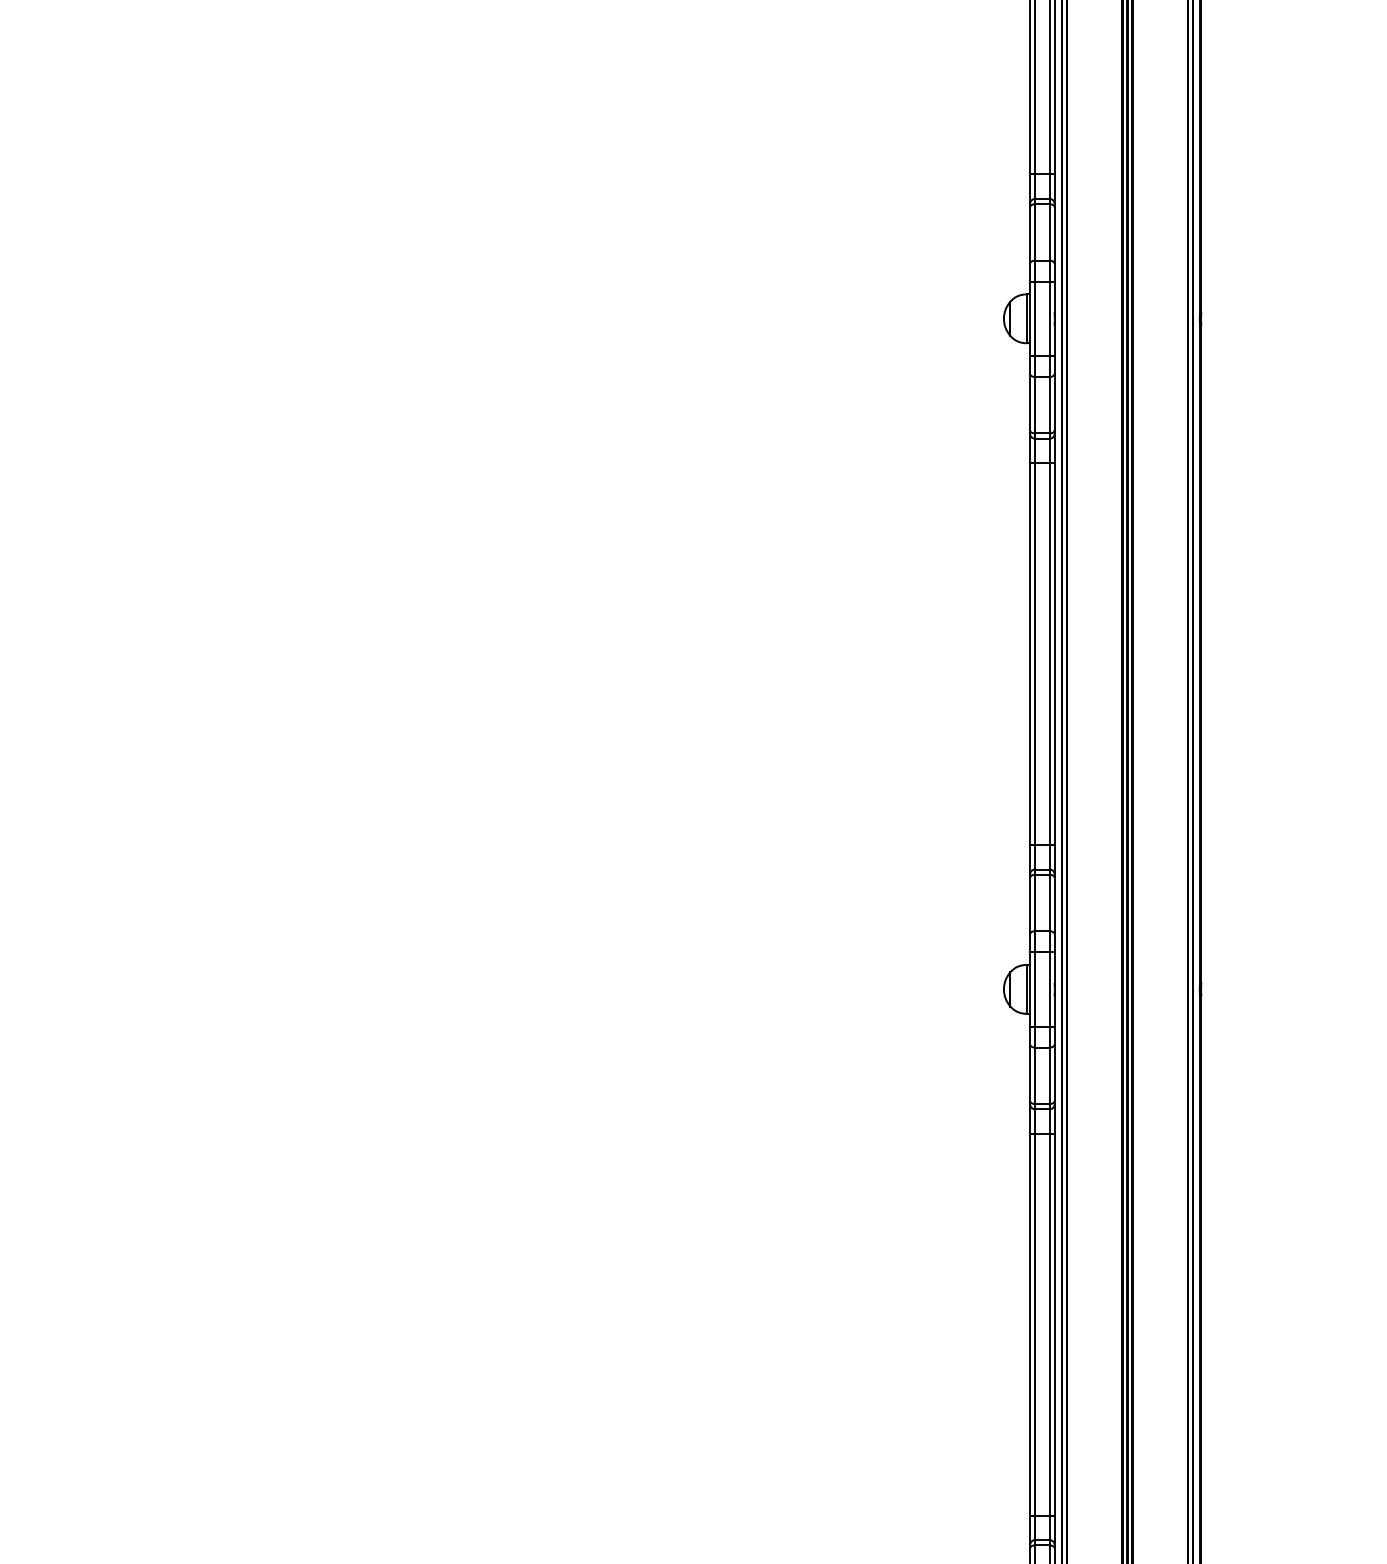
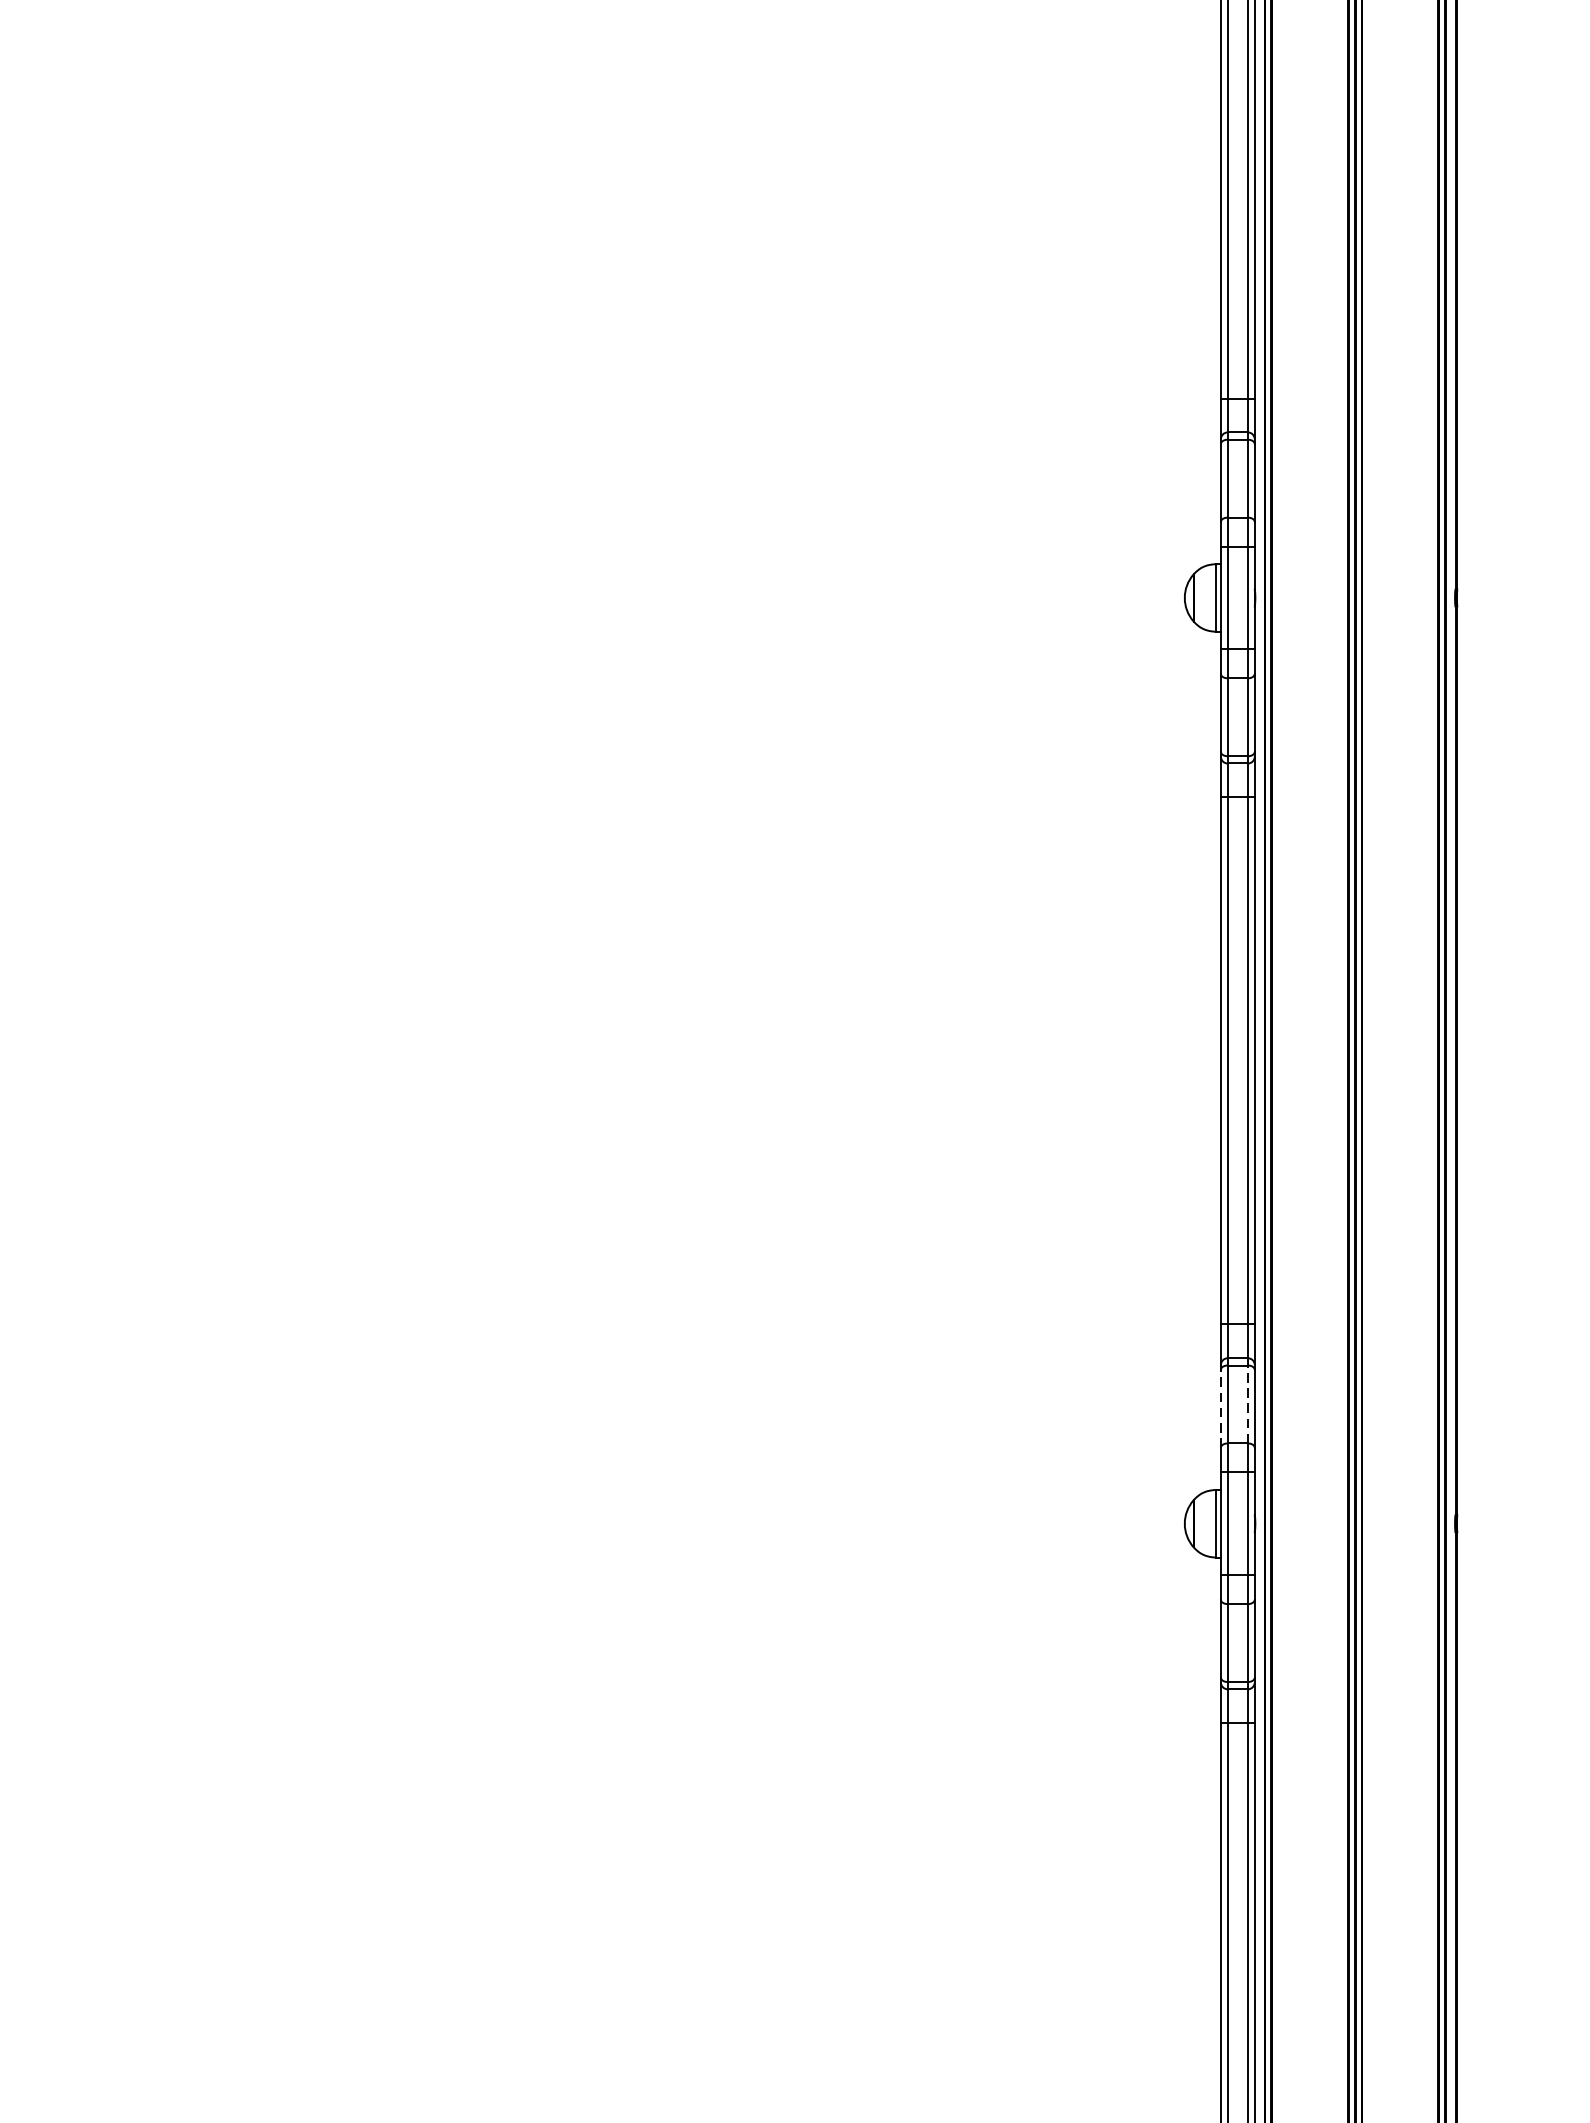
line: (1049, 902) -> (1247, 1403), solid -> dashed
line: (1030, 905) -> (1221, 1407), solid -> dashed

